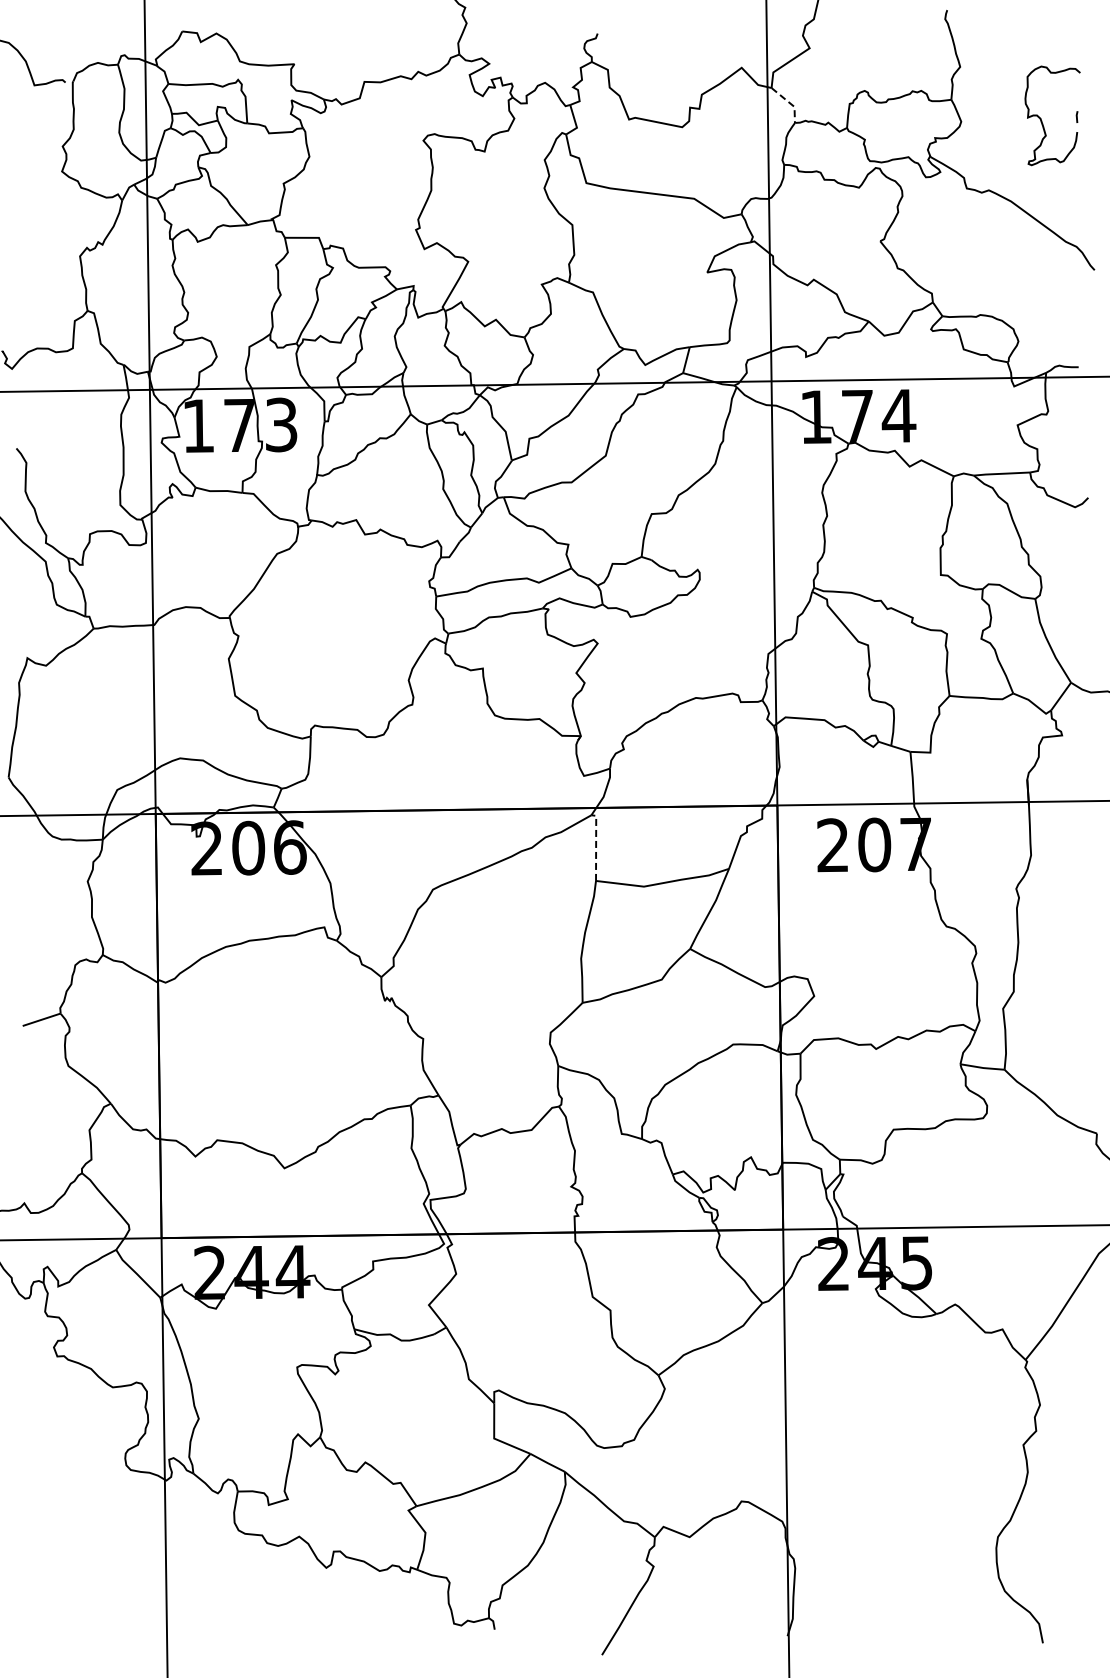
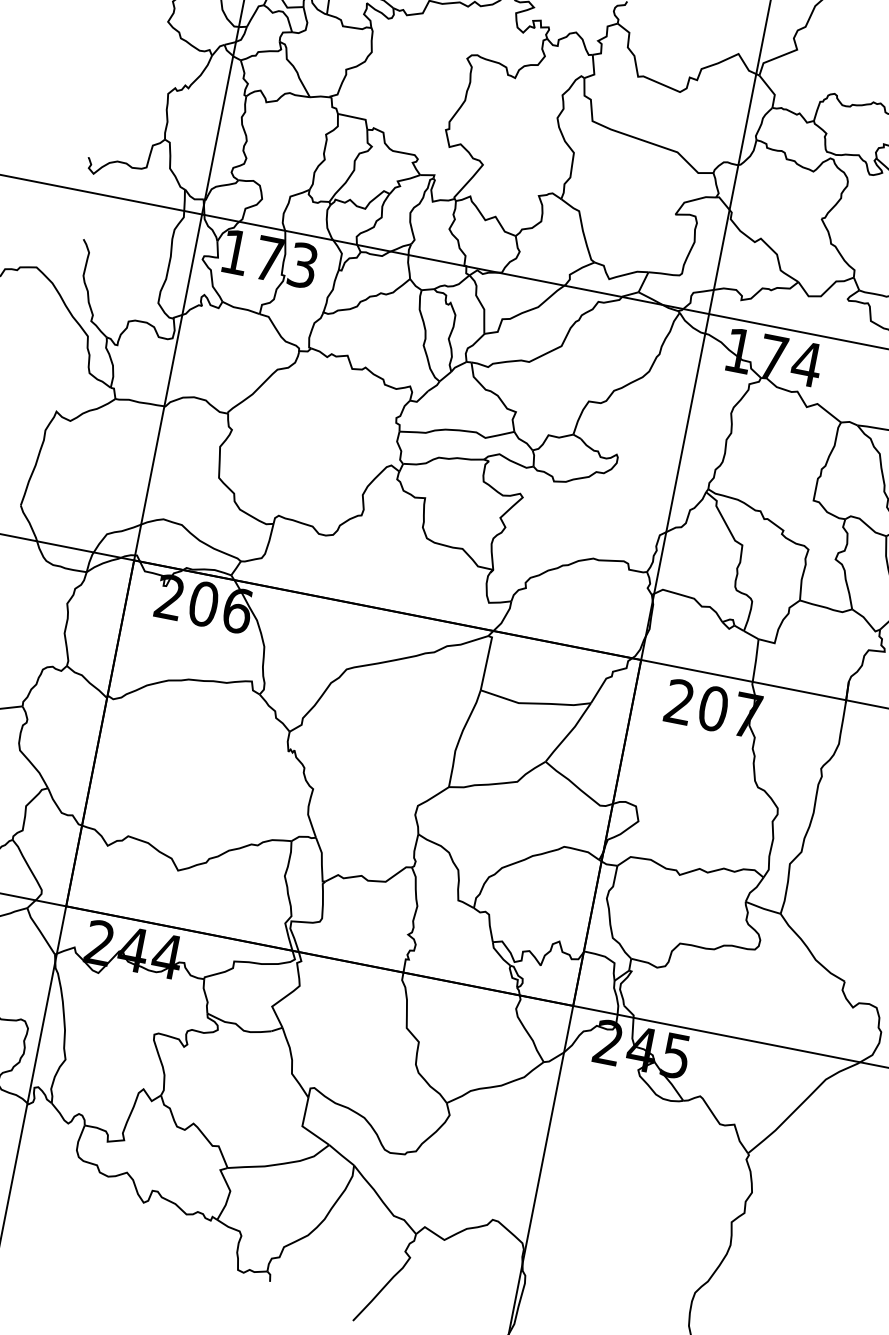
line: (789, 103) -> (771, 91), dashed -> solid
line: (596, 845) -> (487, 661), dashed -> solid

